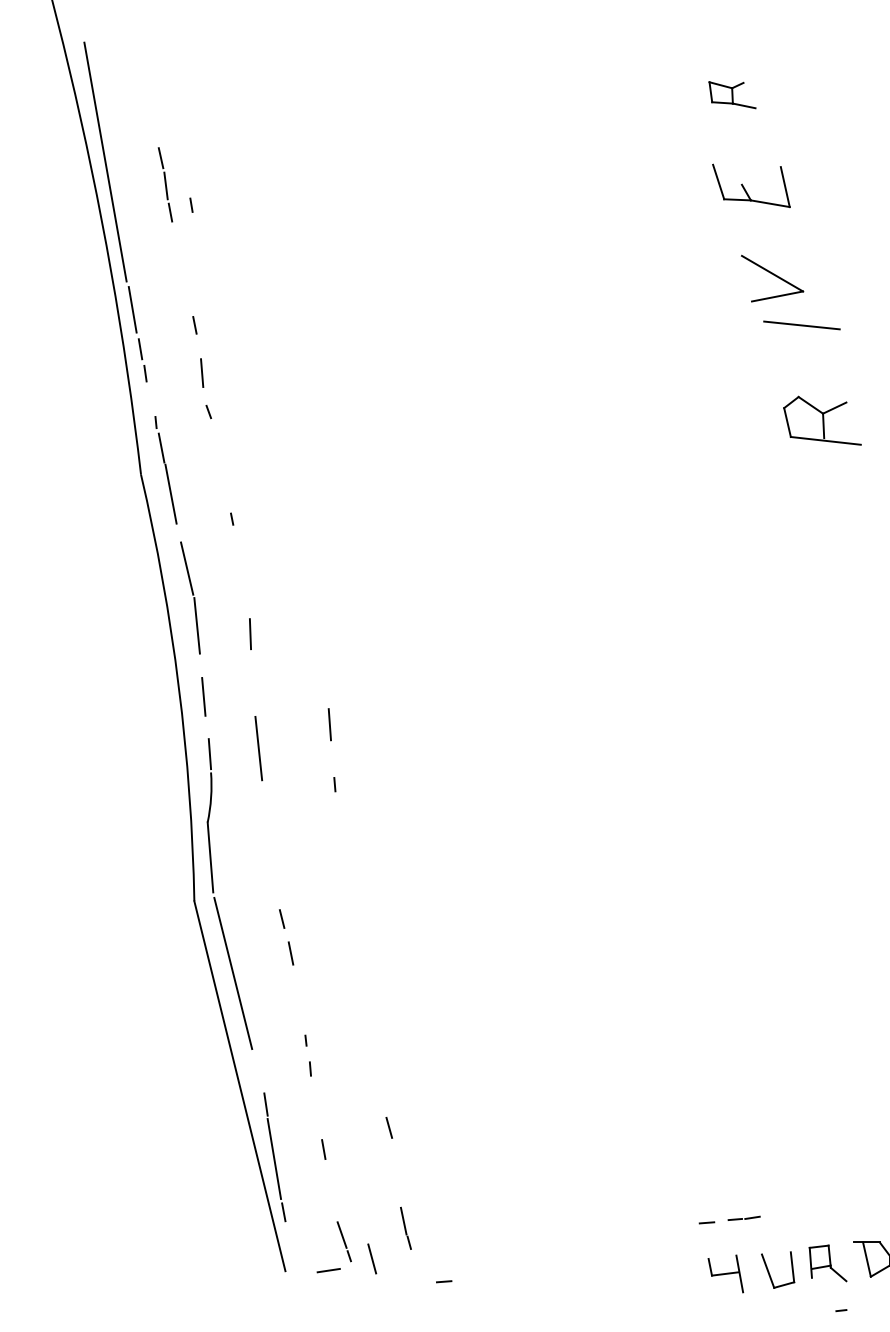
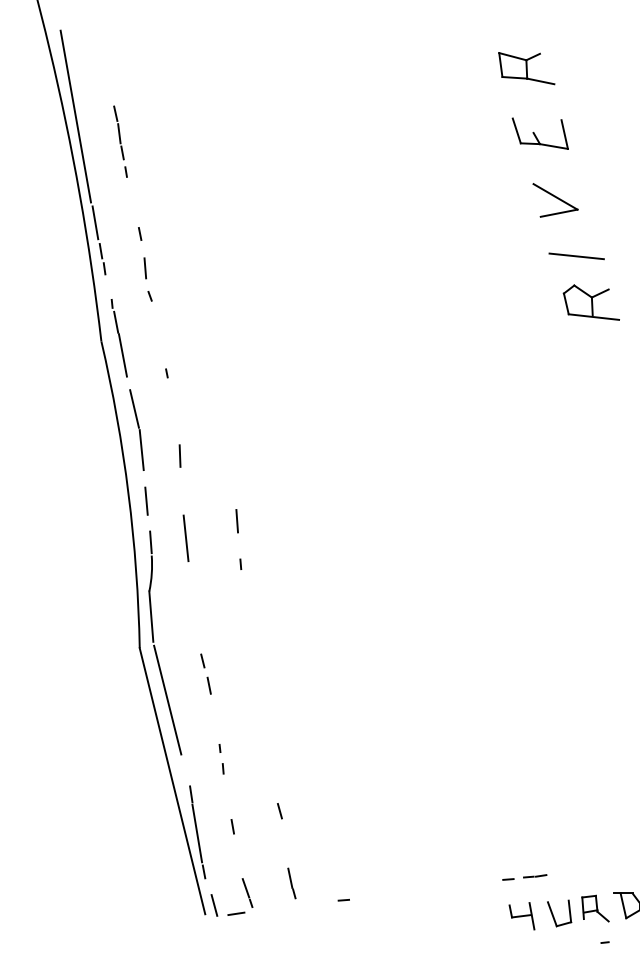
part: (732, 94) -> (526, 67), size x1.67
line: (191, 204) -> (126, 171), moved
line: (801, 325) -> (576, 256), moved
line: (372, 1258) -> (214, 905), moved
line: (444, 1281) -> (344, 900), moved

